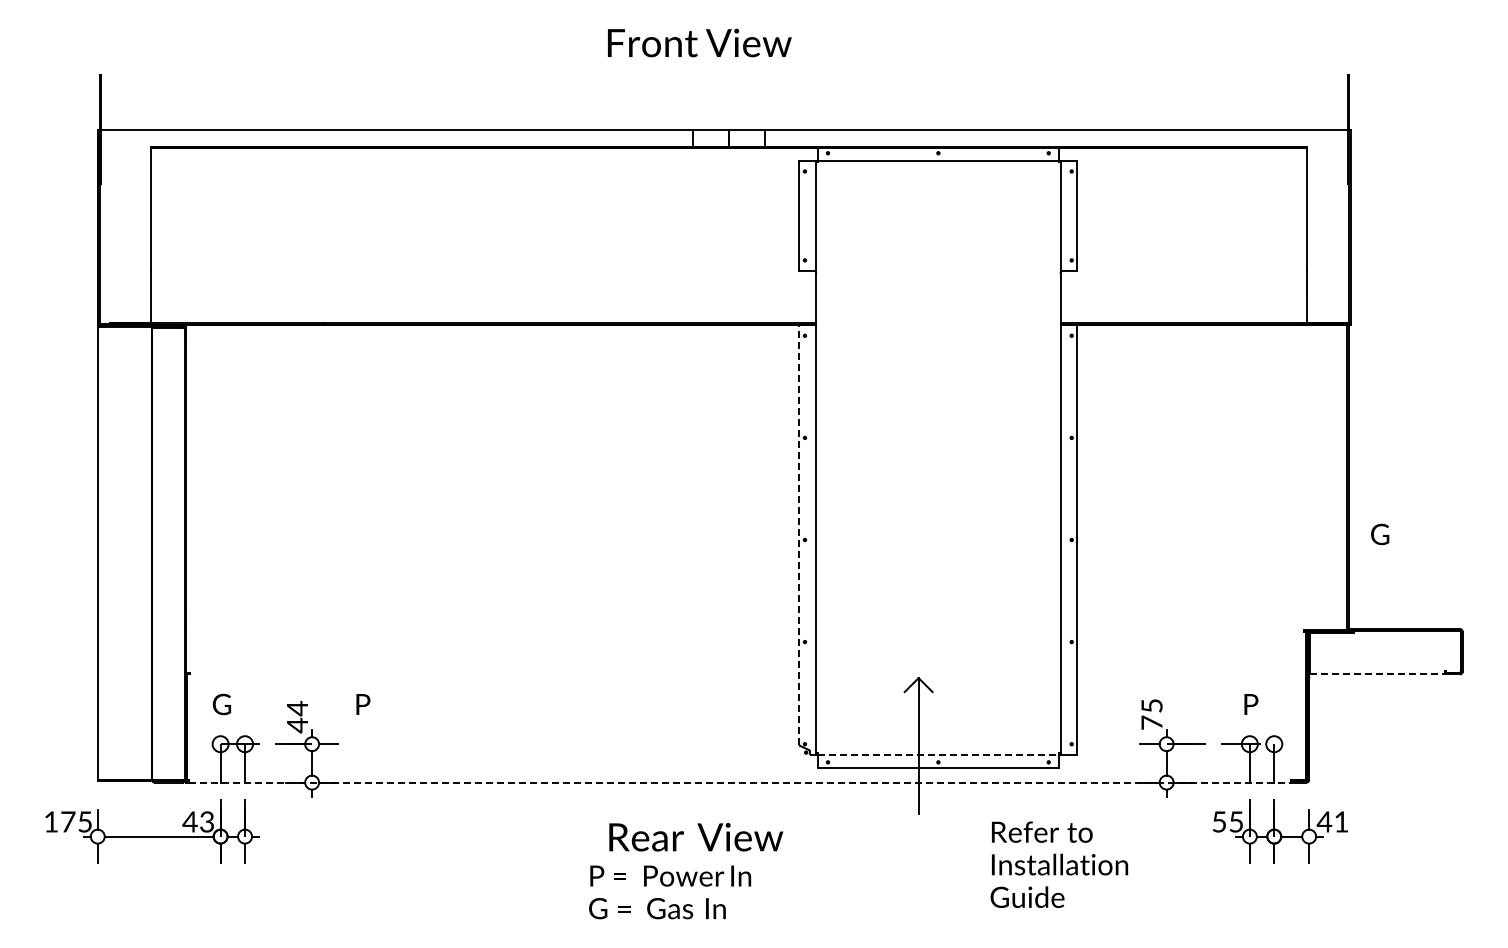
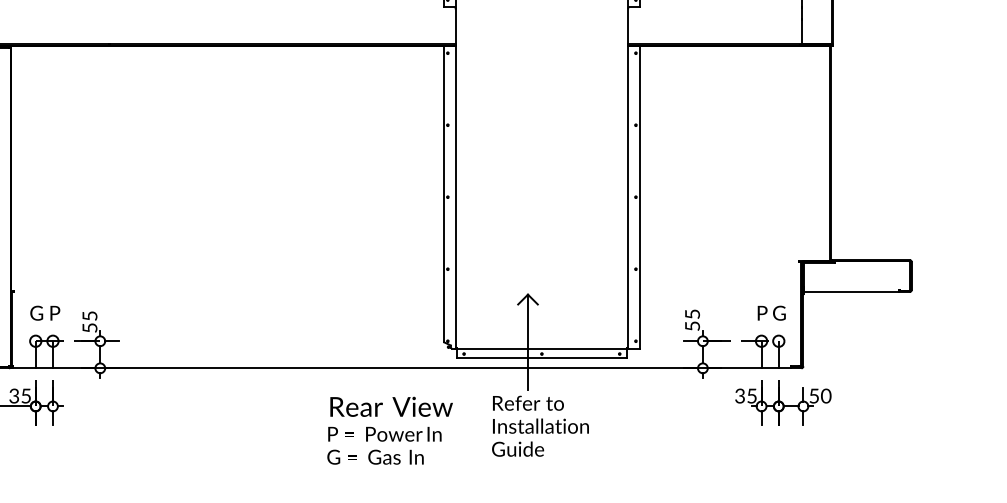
text: (1380, 534) -> (779, 313), moved
line: (799, 535) -> (443, 194), dashed -> solid
line: (1377, 674) -> (851, 292), dashed -> solid
text: (363, 704) -> (55, 313), moved
text: (297, 716) -> (89, 321), 44 -> 55
text: (1151, 722) -> (692, 325), 75 -> 55
line: (938, 754) -> (542, 348), dashed -> solid
line: (740, 782) -> (402, 368), dashed -> solid
text: (197, 821) -> (19, 395), 43 -> 35
text: (1219, 821) -> (740, 395), 55 -> 35
text: (1332, 821) -> (819, 395), 41 -> 50
text: (696, 837) -> (391, 407), moved
text: (1059, 864) -> (540, 426), moved
text: (670, 892) -> (384, 445), moved

